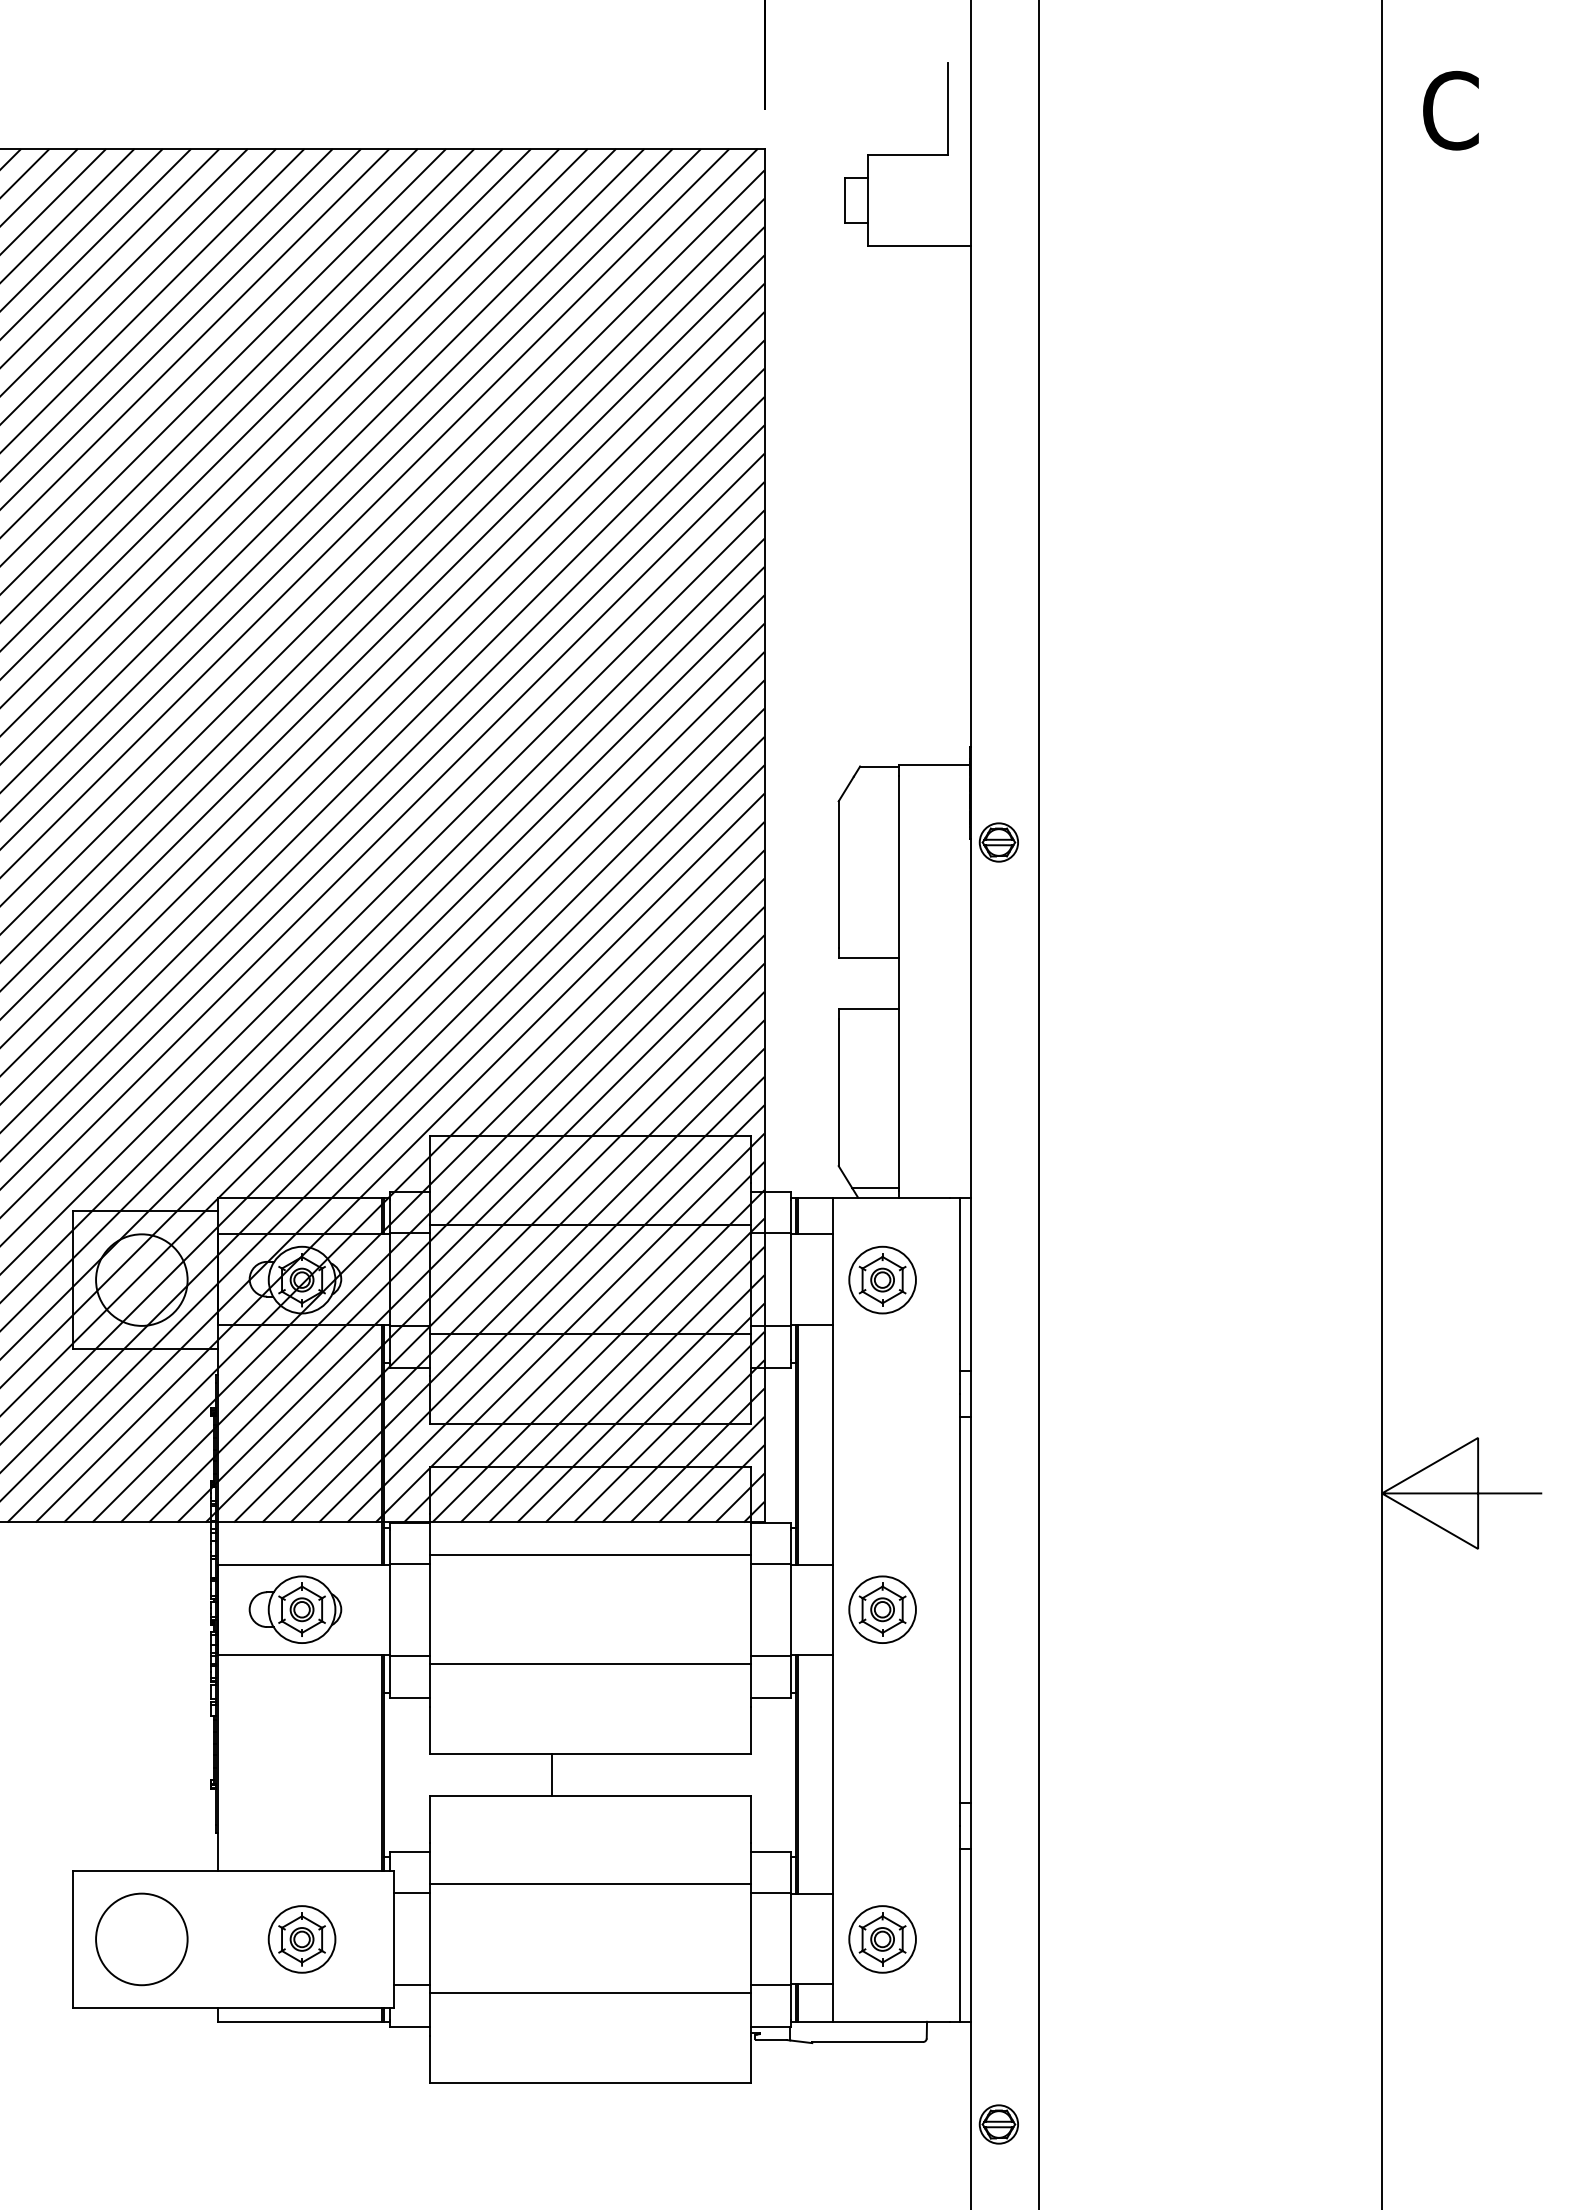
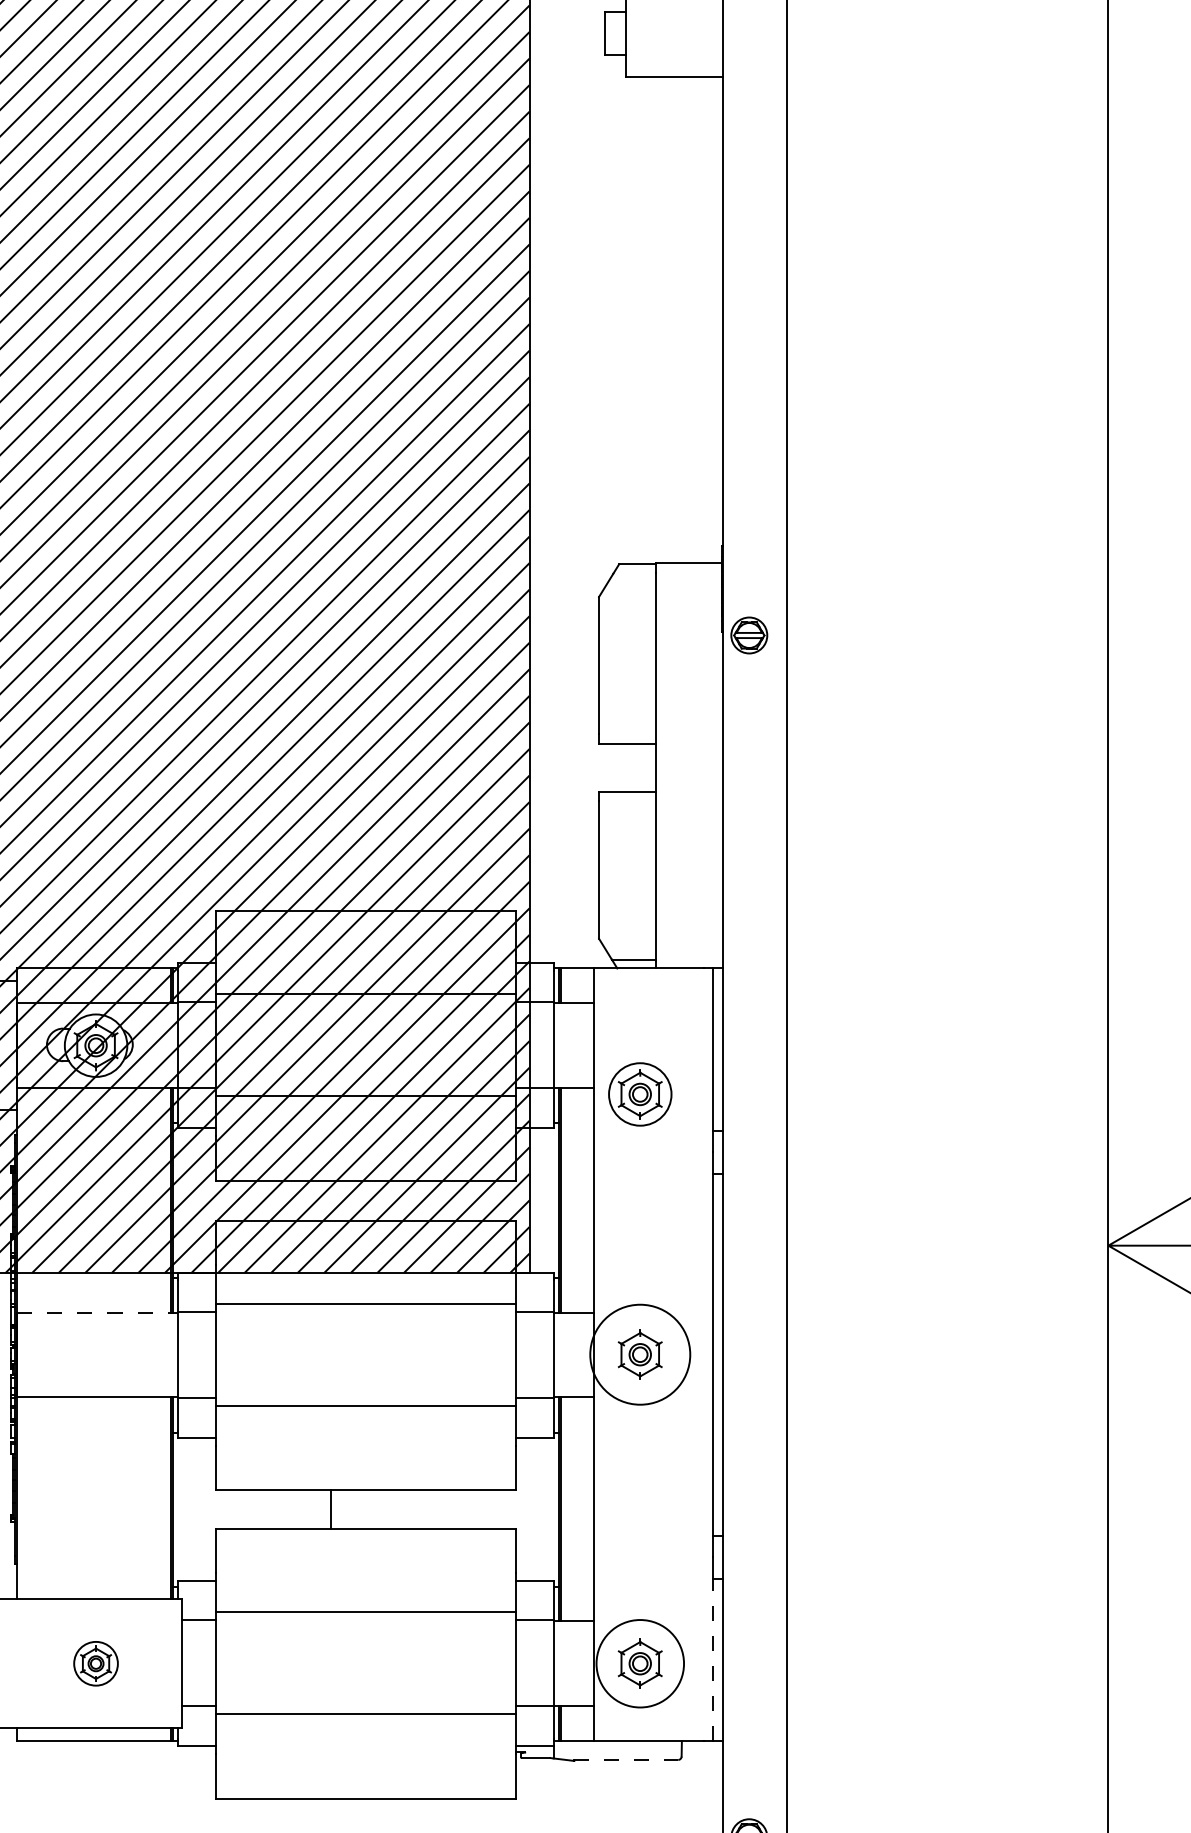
part: (882, 1279) -> (640, 1093), moved
line: (303, 1564) -> (97, 1312), solid -> dashed
part: (295, 1609) -> (89, 1354), removed
circle: (882, 1609) -> (640, 1354), size x1.6
line: (960, 1935) -> (713, 1660), solid -> dashed
part: (301, 1939) -> (95, 1663), size x0.7
circle: (882, 1939) -> (640, 1663), size x1.4
line: (868, 2042) -> (627, 1760), solid -> dashed

